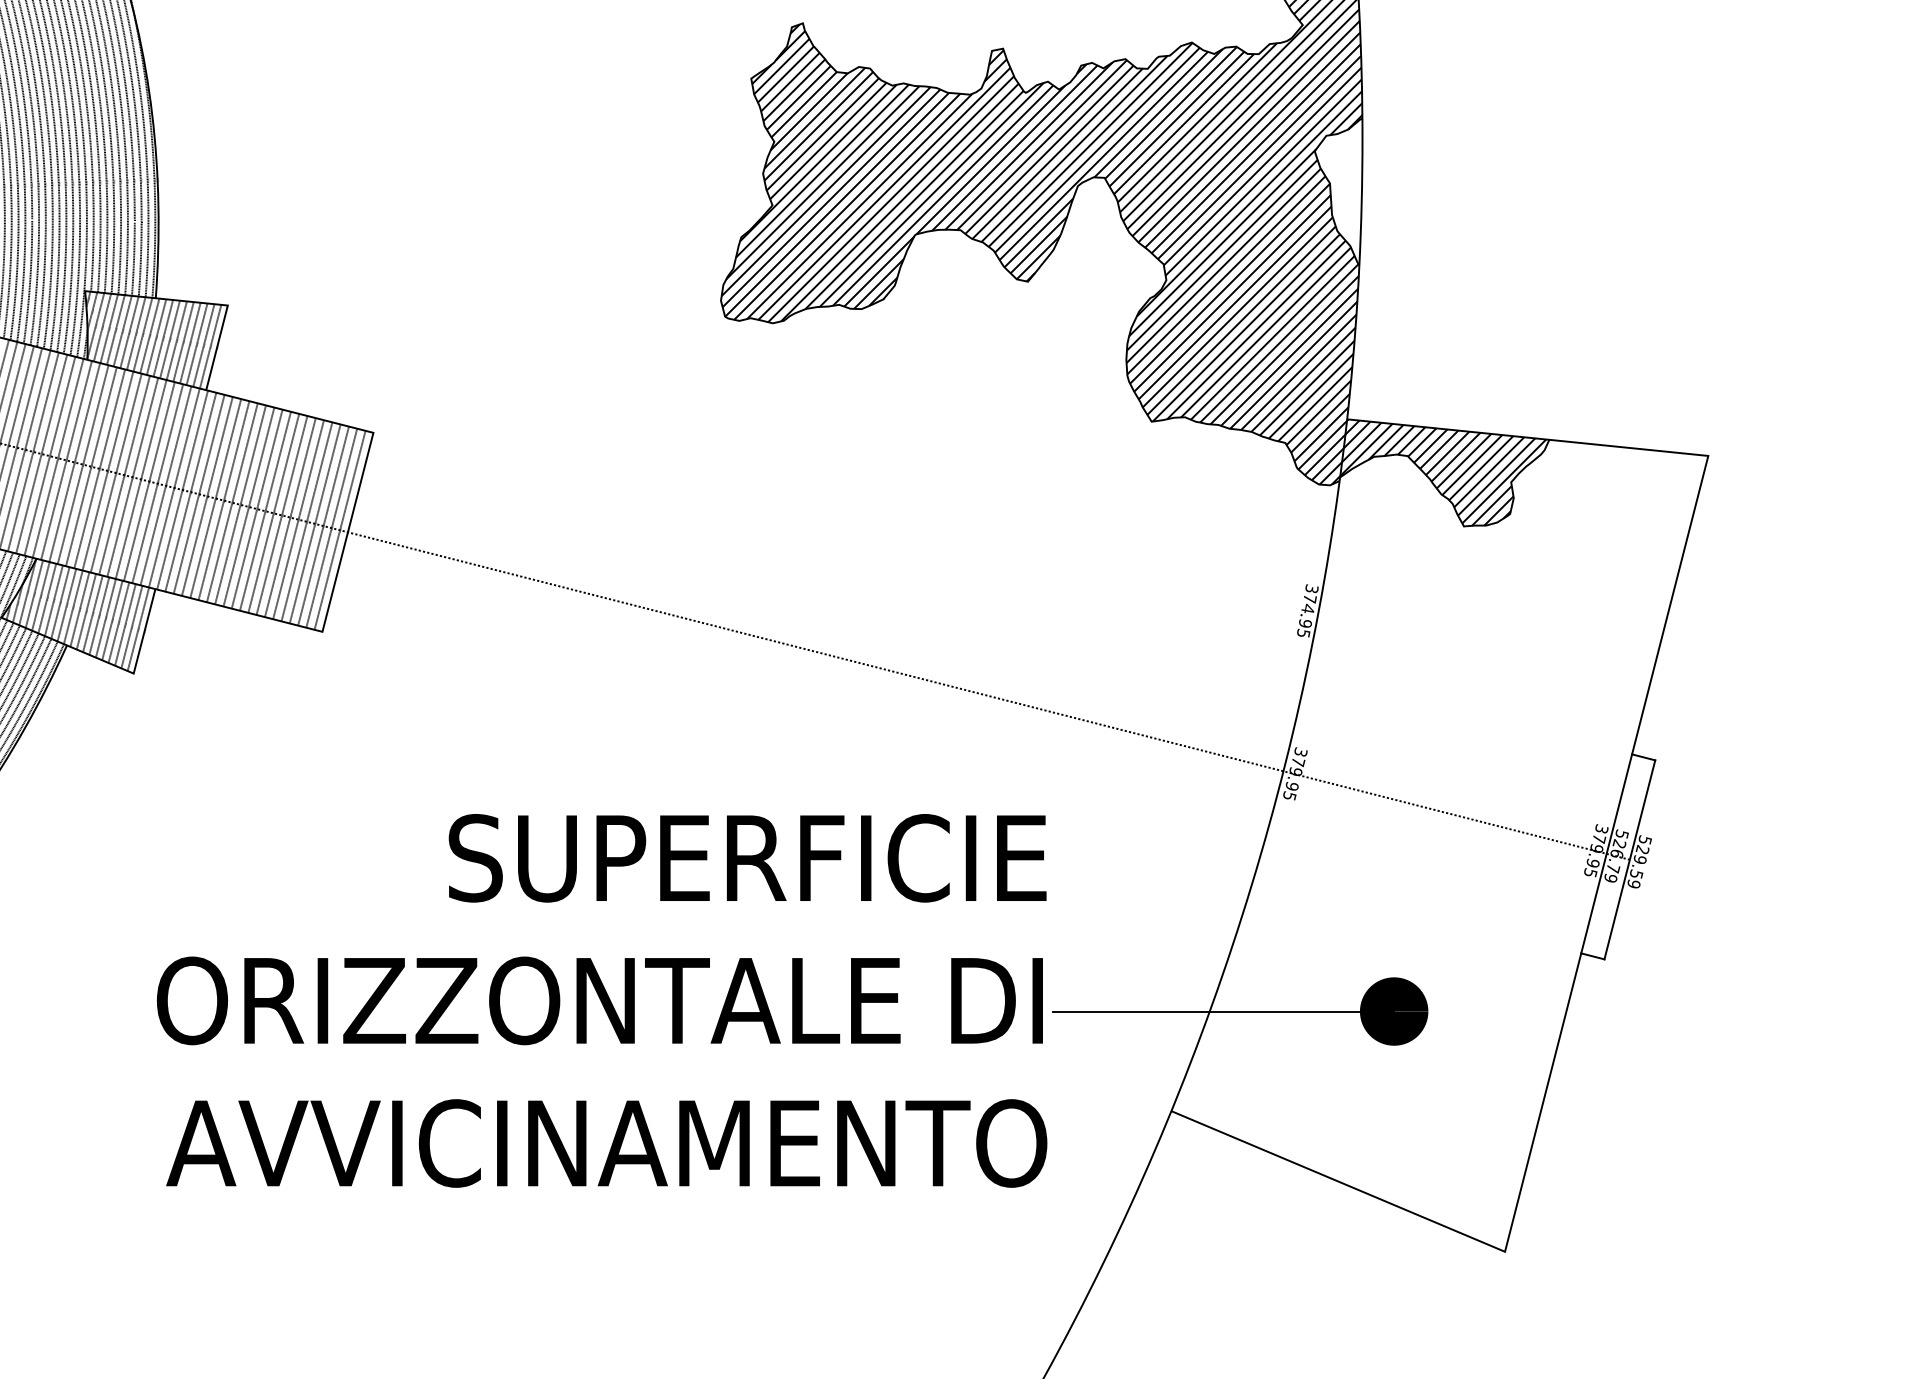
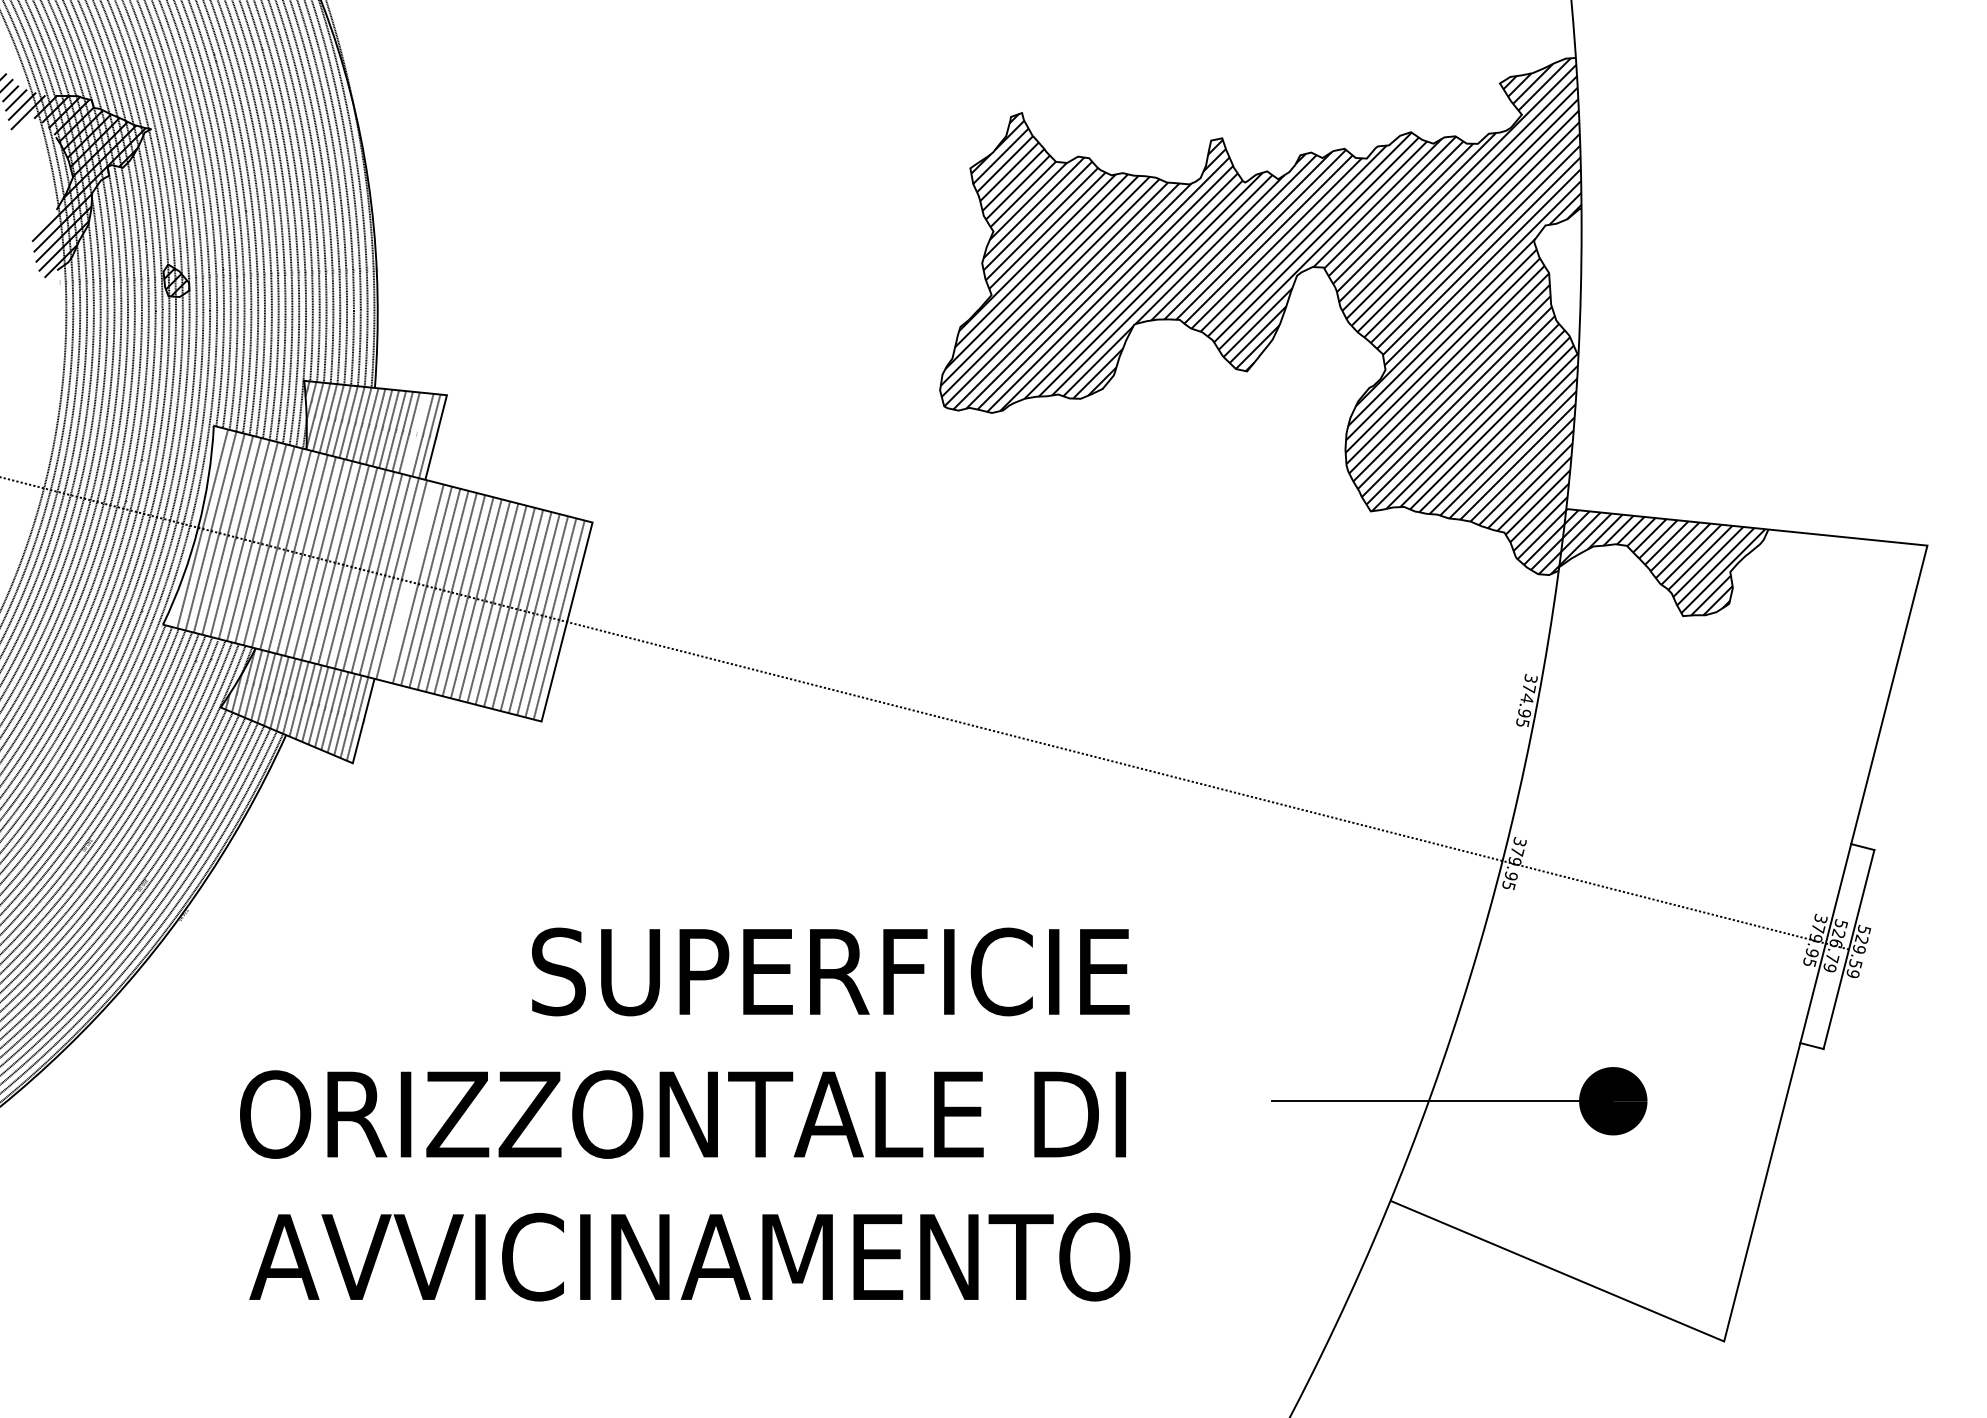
line: (196, 343) -> (415, 433), removed
line: (190, 491) -> (409, 581), removed
text: (602, 1000) -> (685, 1114), moved

